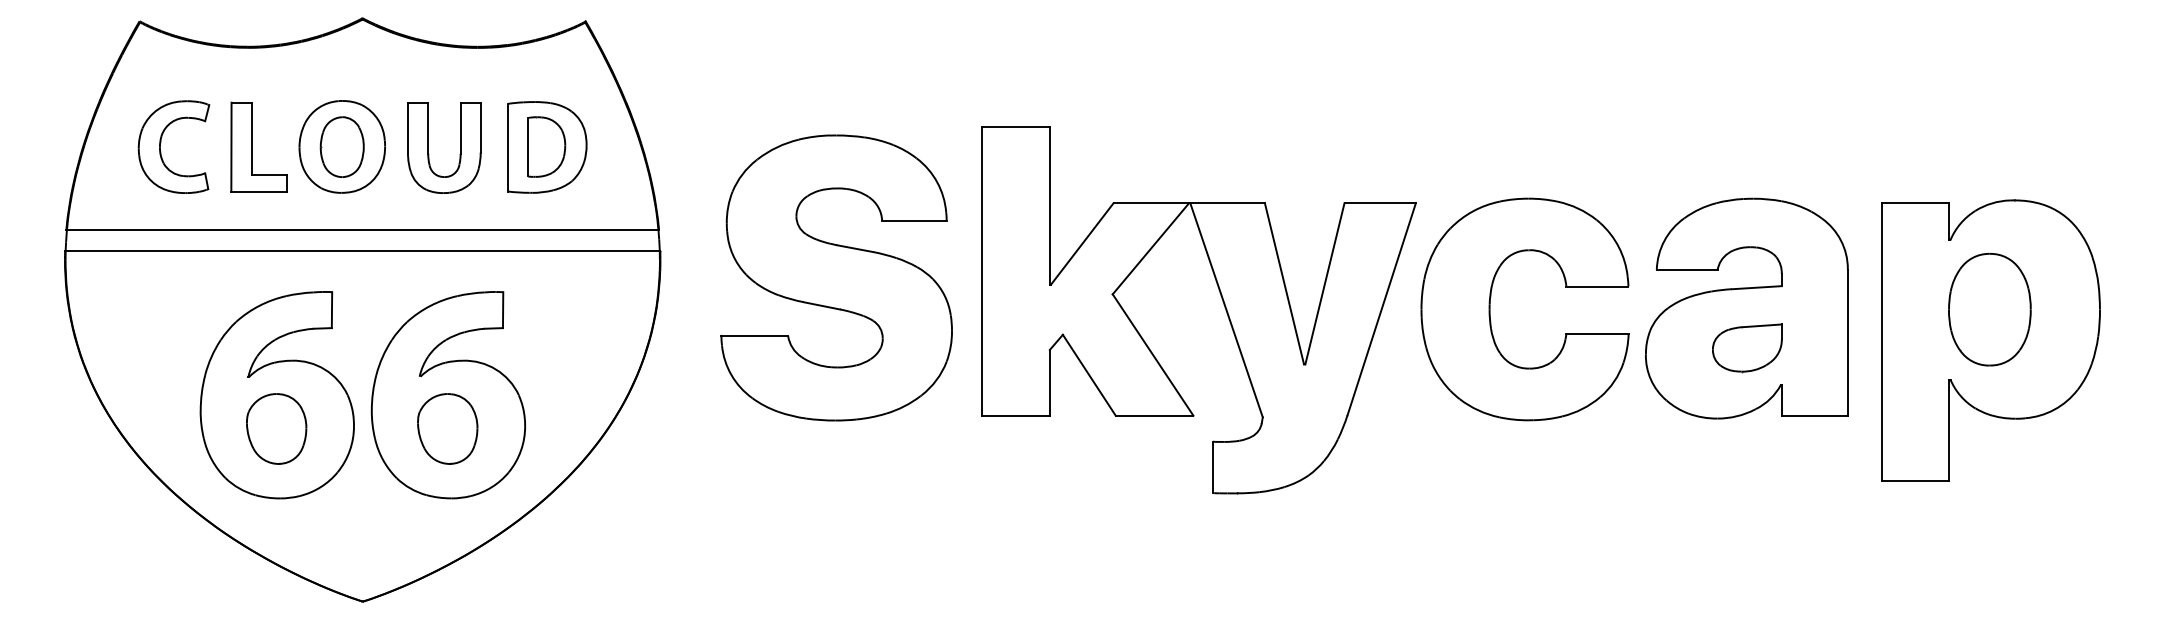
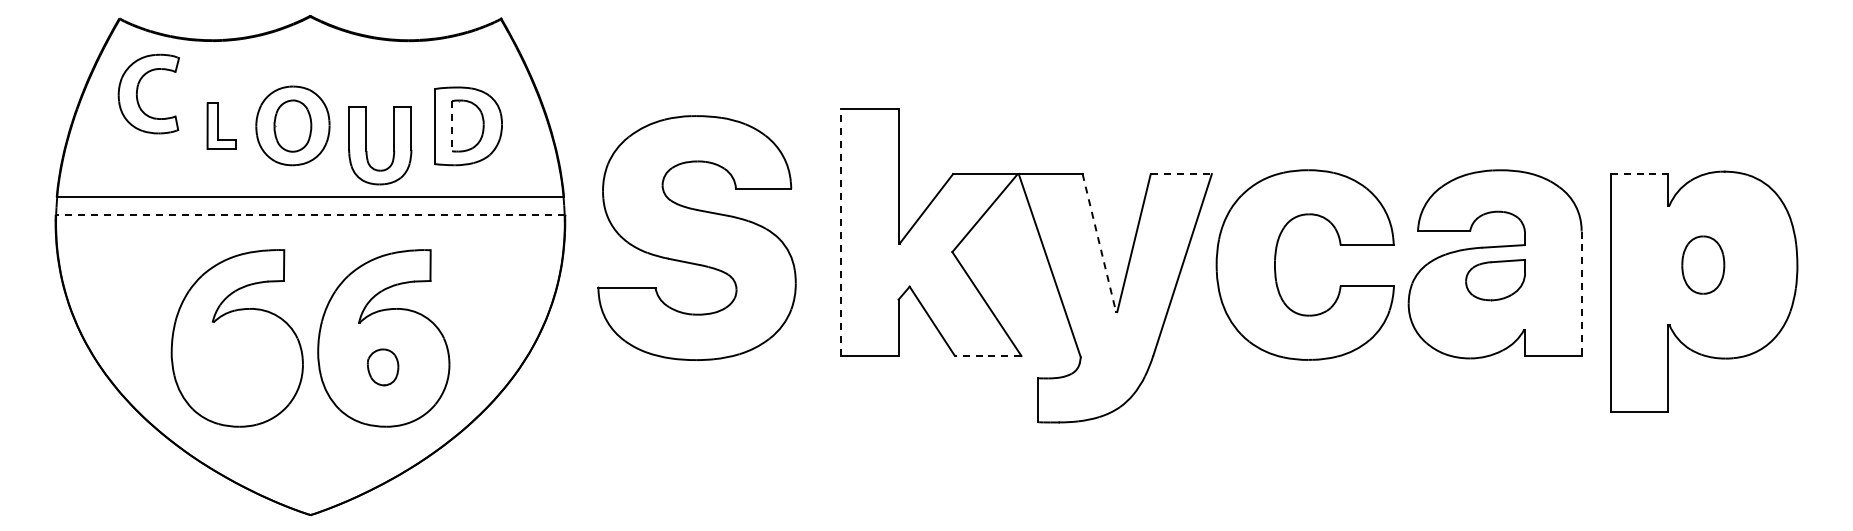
part: (161, 141) -> (138, 89), moved
part: (258, 147) -> (221, 126), size x0.6
part: (459, 147) -> (393, 145), moved
line: (528, 147) -> (452, 126), solid -> dashed
line: (1380, 203) -> (1181, 174), solid -> dashed
line: (1915, 203) -> (1639, 174), solid -> dashed
line: (362, 250) -> (310, 214), solid -> dashed
line: (982, 271) -> (840, 232), solid -> dashed
part: (835, 277) -> (696, 237), moved
line: (1284, 284) -> (1099, 243), solid -> dashed
part: (1990, 308) -> (1703, 264), size x0.6
line: (1847, 343) -> (1581, 294), solid -> dashed
part: (1747, 348) -> (1495, 280), moved
line: (1153, 415) -> (987, 355), solid -> dashed
part: (276, 429) -> (236, 367), removed
part: (446, 429) -> (382, 367), size x0.6

